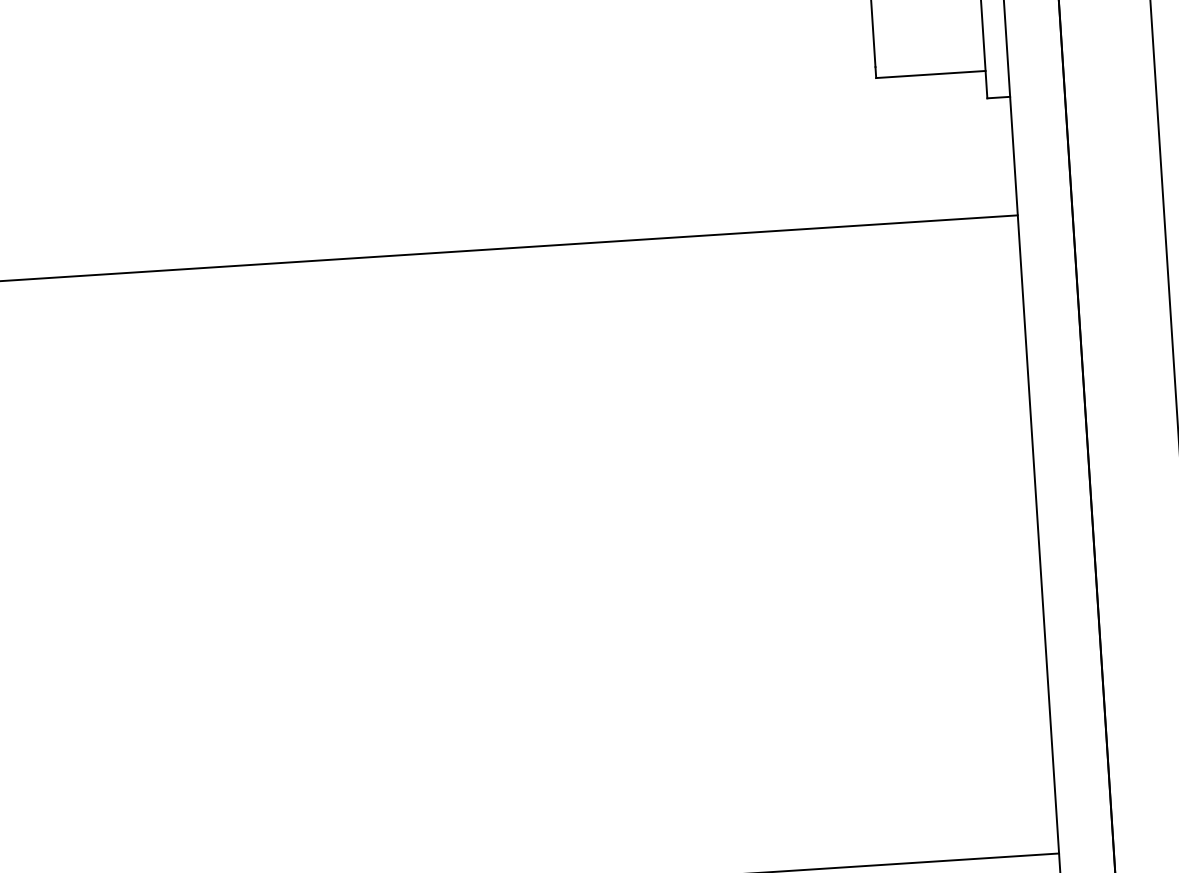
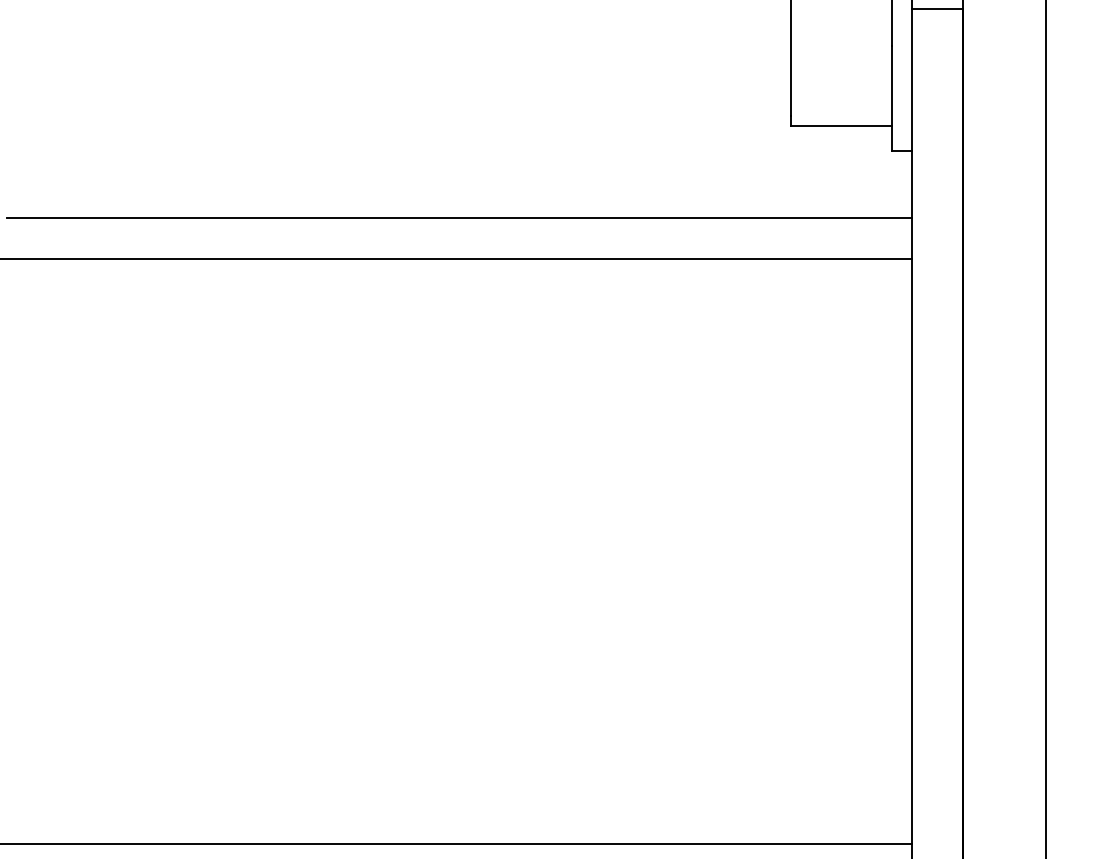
line: (520, 201) -> (459, 217), added

